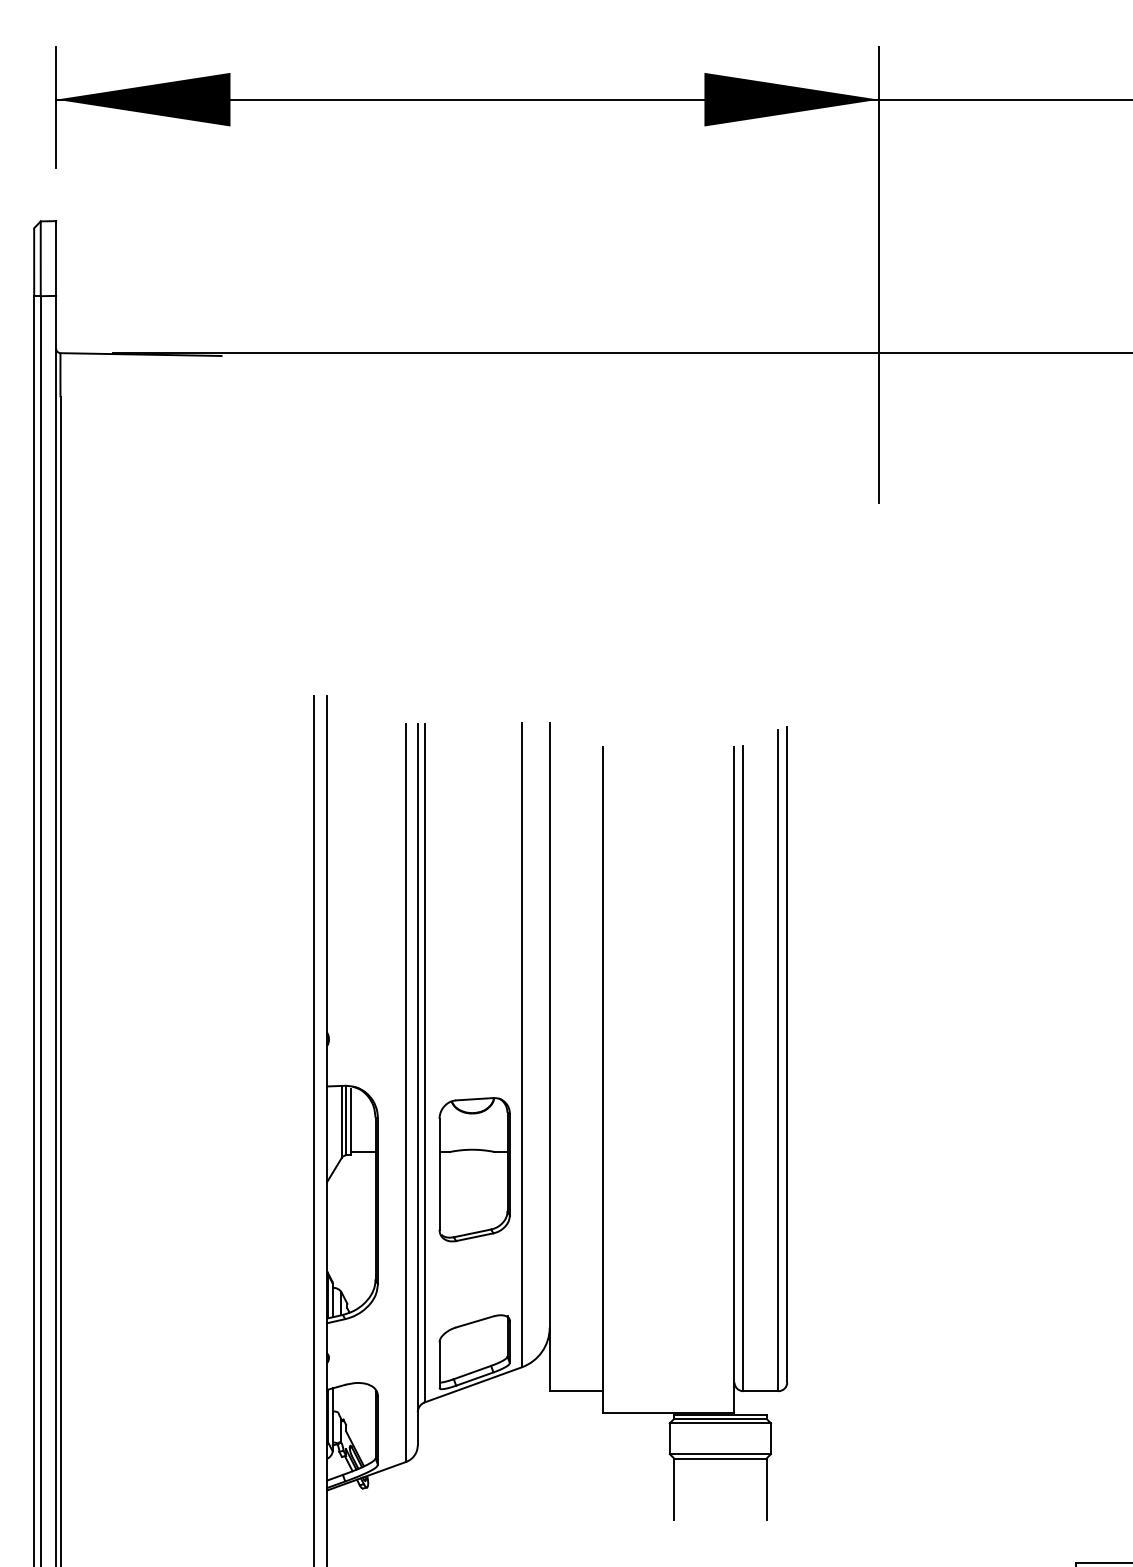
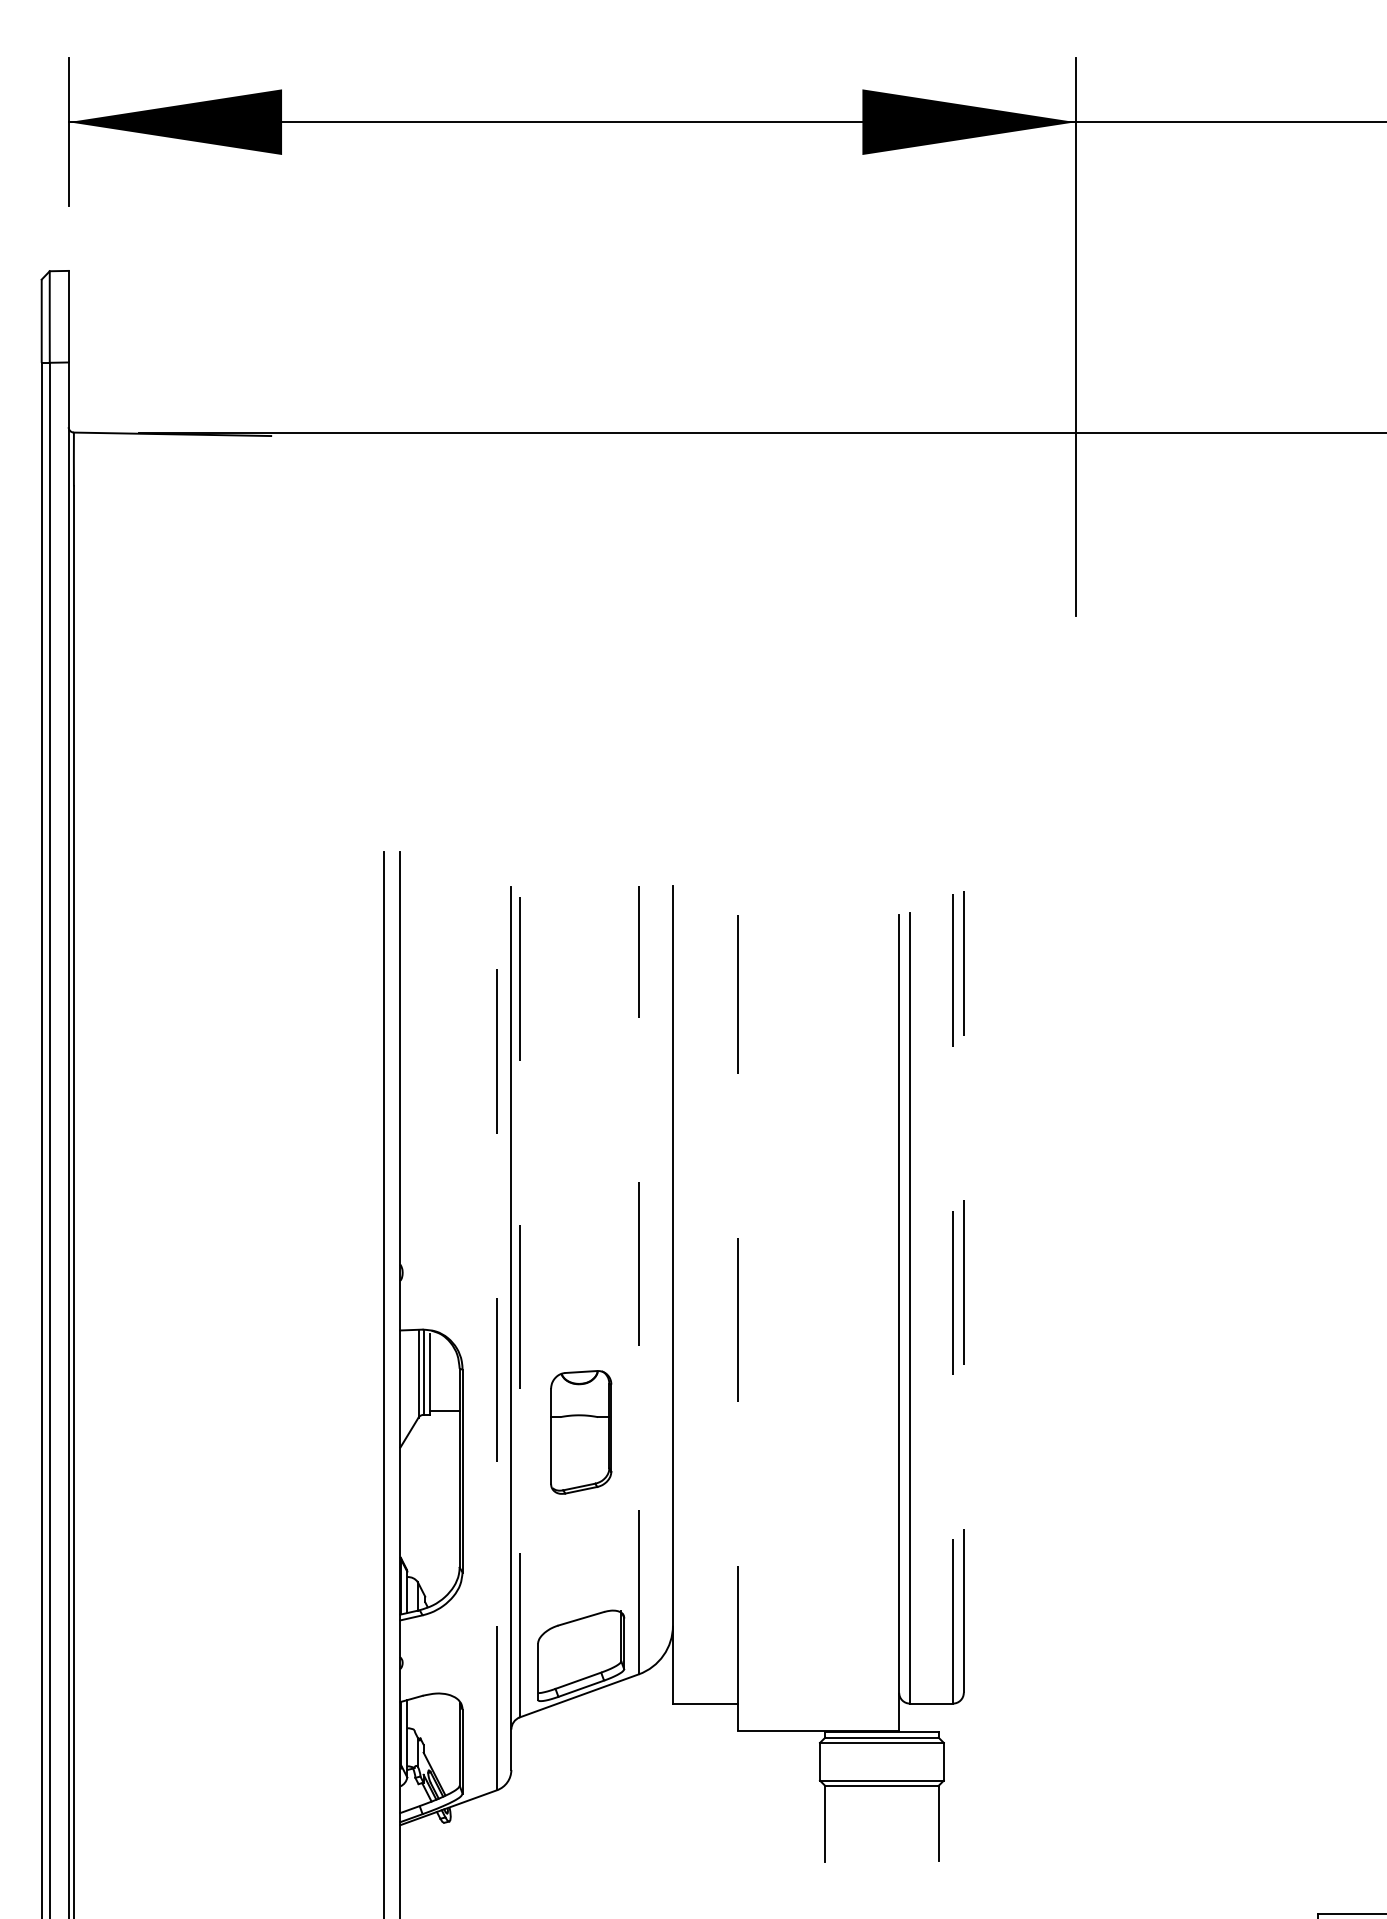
line: (521, 1044) -> (638, 1279), solid -> dashed
line: (787, 1054) -> (963, 1291), solid -> dashed
line: (778, 1060) -> (953, 1298), solid -> dashed
line: (424, 1062) -> (519, 1301), solid -> dashed
line: (602, 1079) -> (737, 1322), solid -> dashed
line: (406, 1093) -> (497, 1338), solid -> dashed
part: (475, 1169) -> (581, 1432), size x0.7

